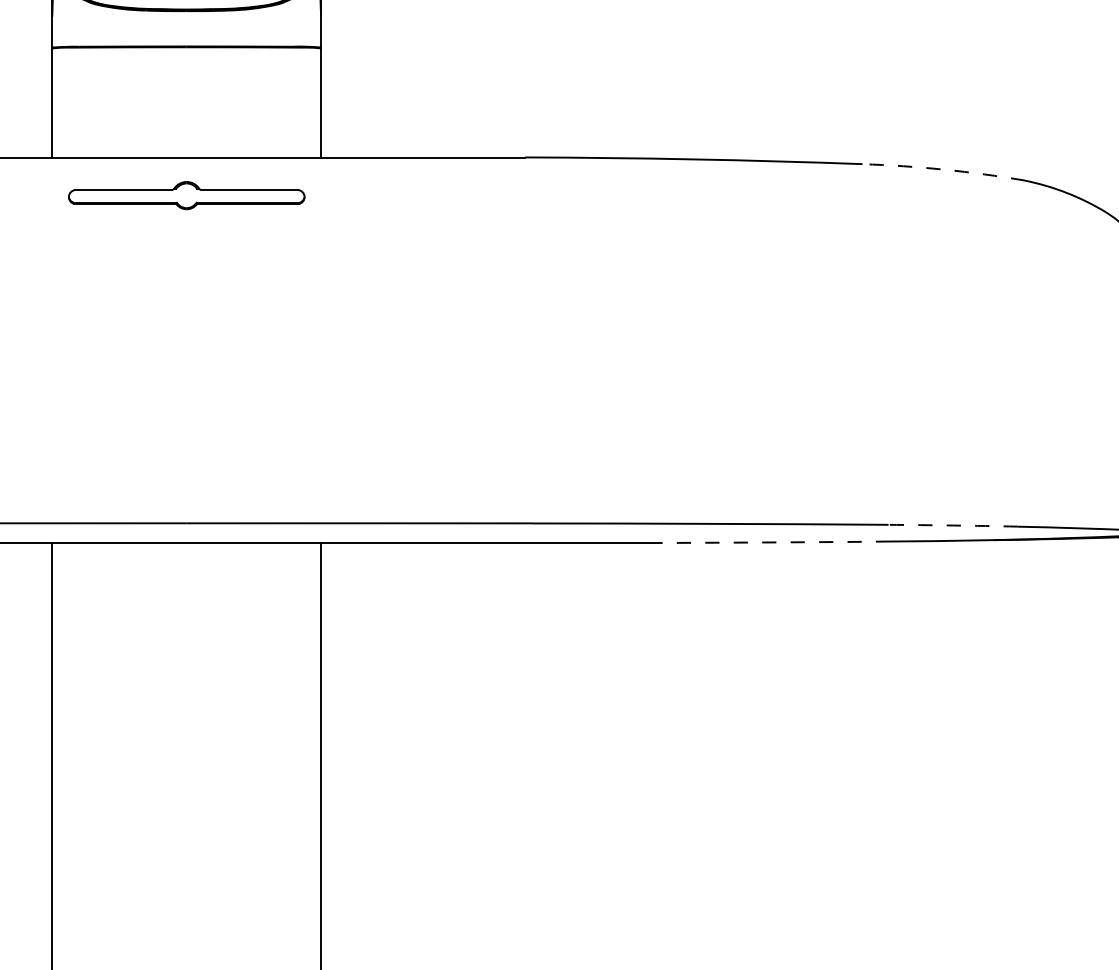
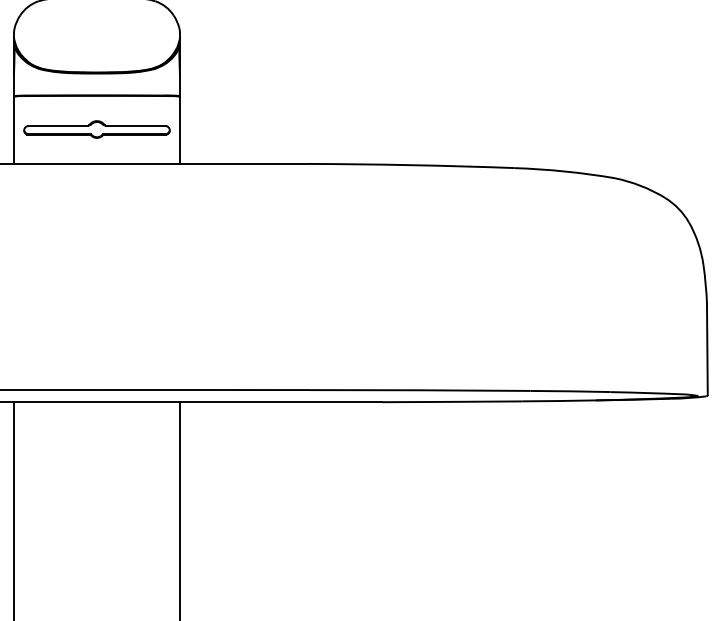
arc: (943, 169) -> (564, 171), dashed -> solid
part: (185, 195) -> (96, 129), moved
arc: (953, 525) -> (570, 391), dashed -> solid
arc: (762, 541) -> (452, 401), dashed -> solid

